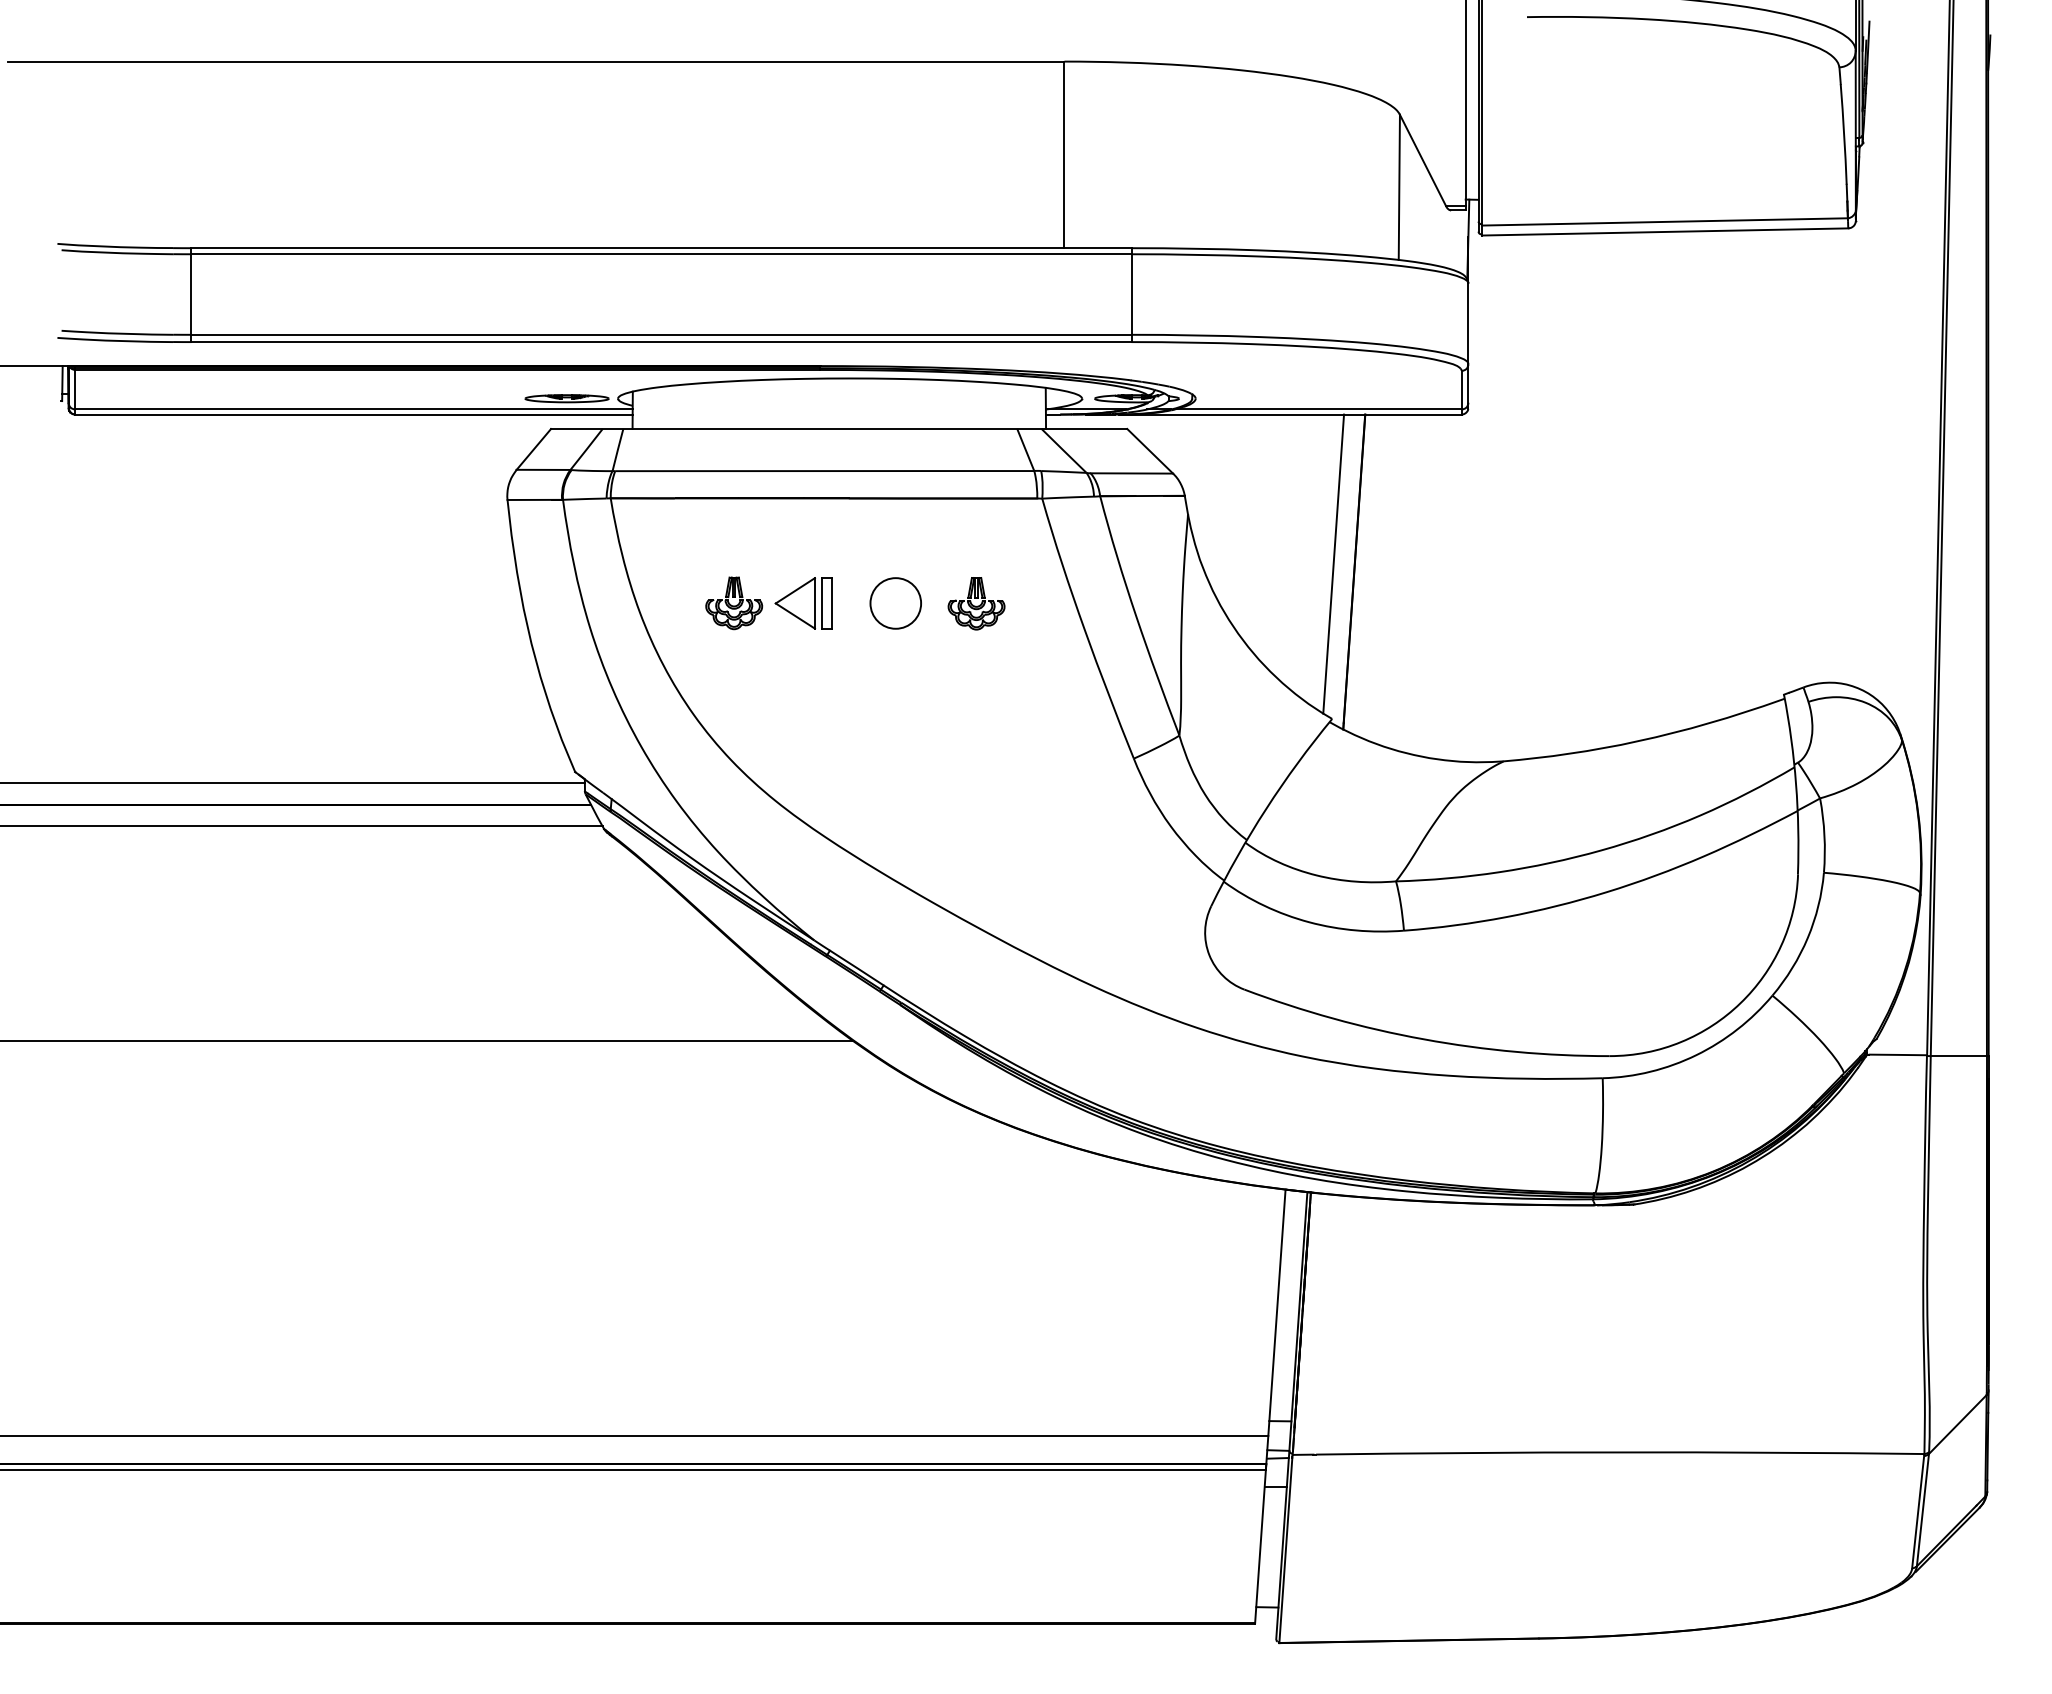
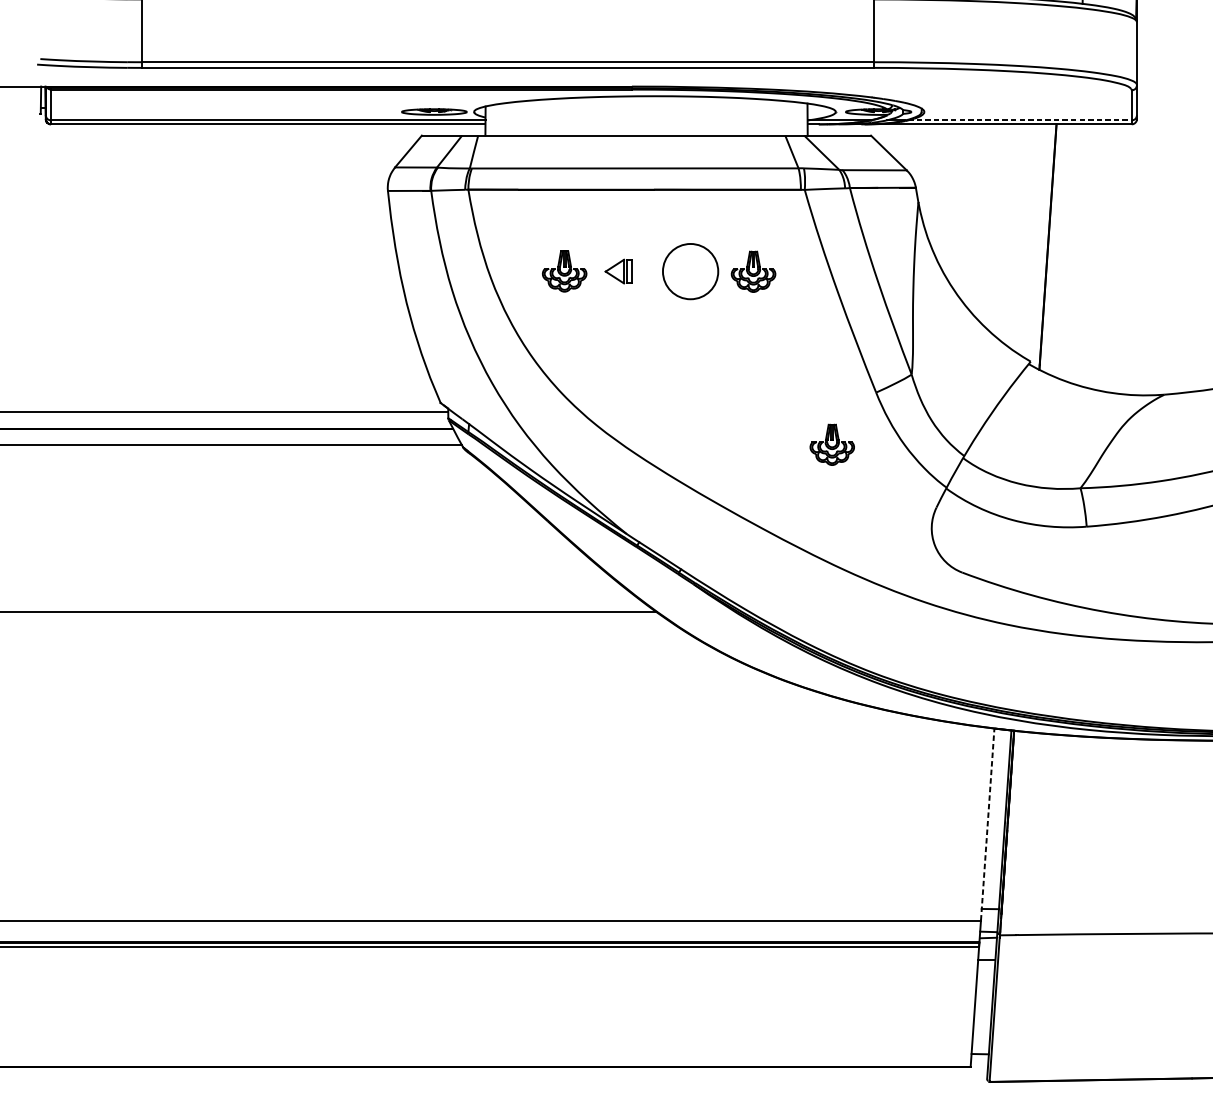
line: (1318, 409) -> (1020, 120), solid -> dashed
line: (1333, 563) -> (1031, 240), removed
part: (803, 603) -> (618, 271), size x0.6
circle: (895, 603) -> (690, 271), size x1.4
part: (1077, 825) -> (832, 444), added
line: (1276, 1312) -> (987, 824), solid -> dashed

